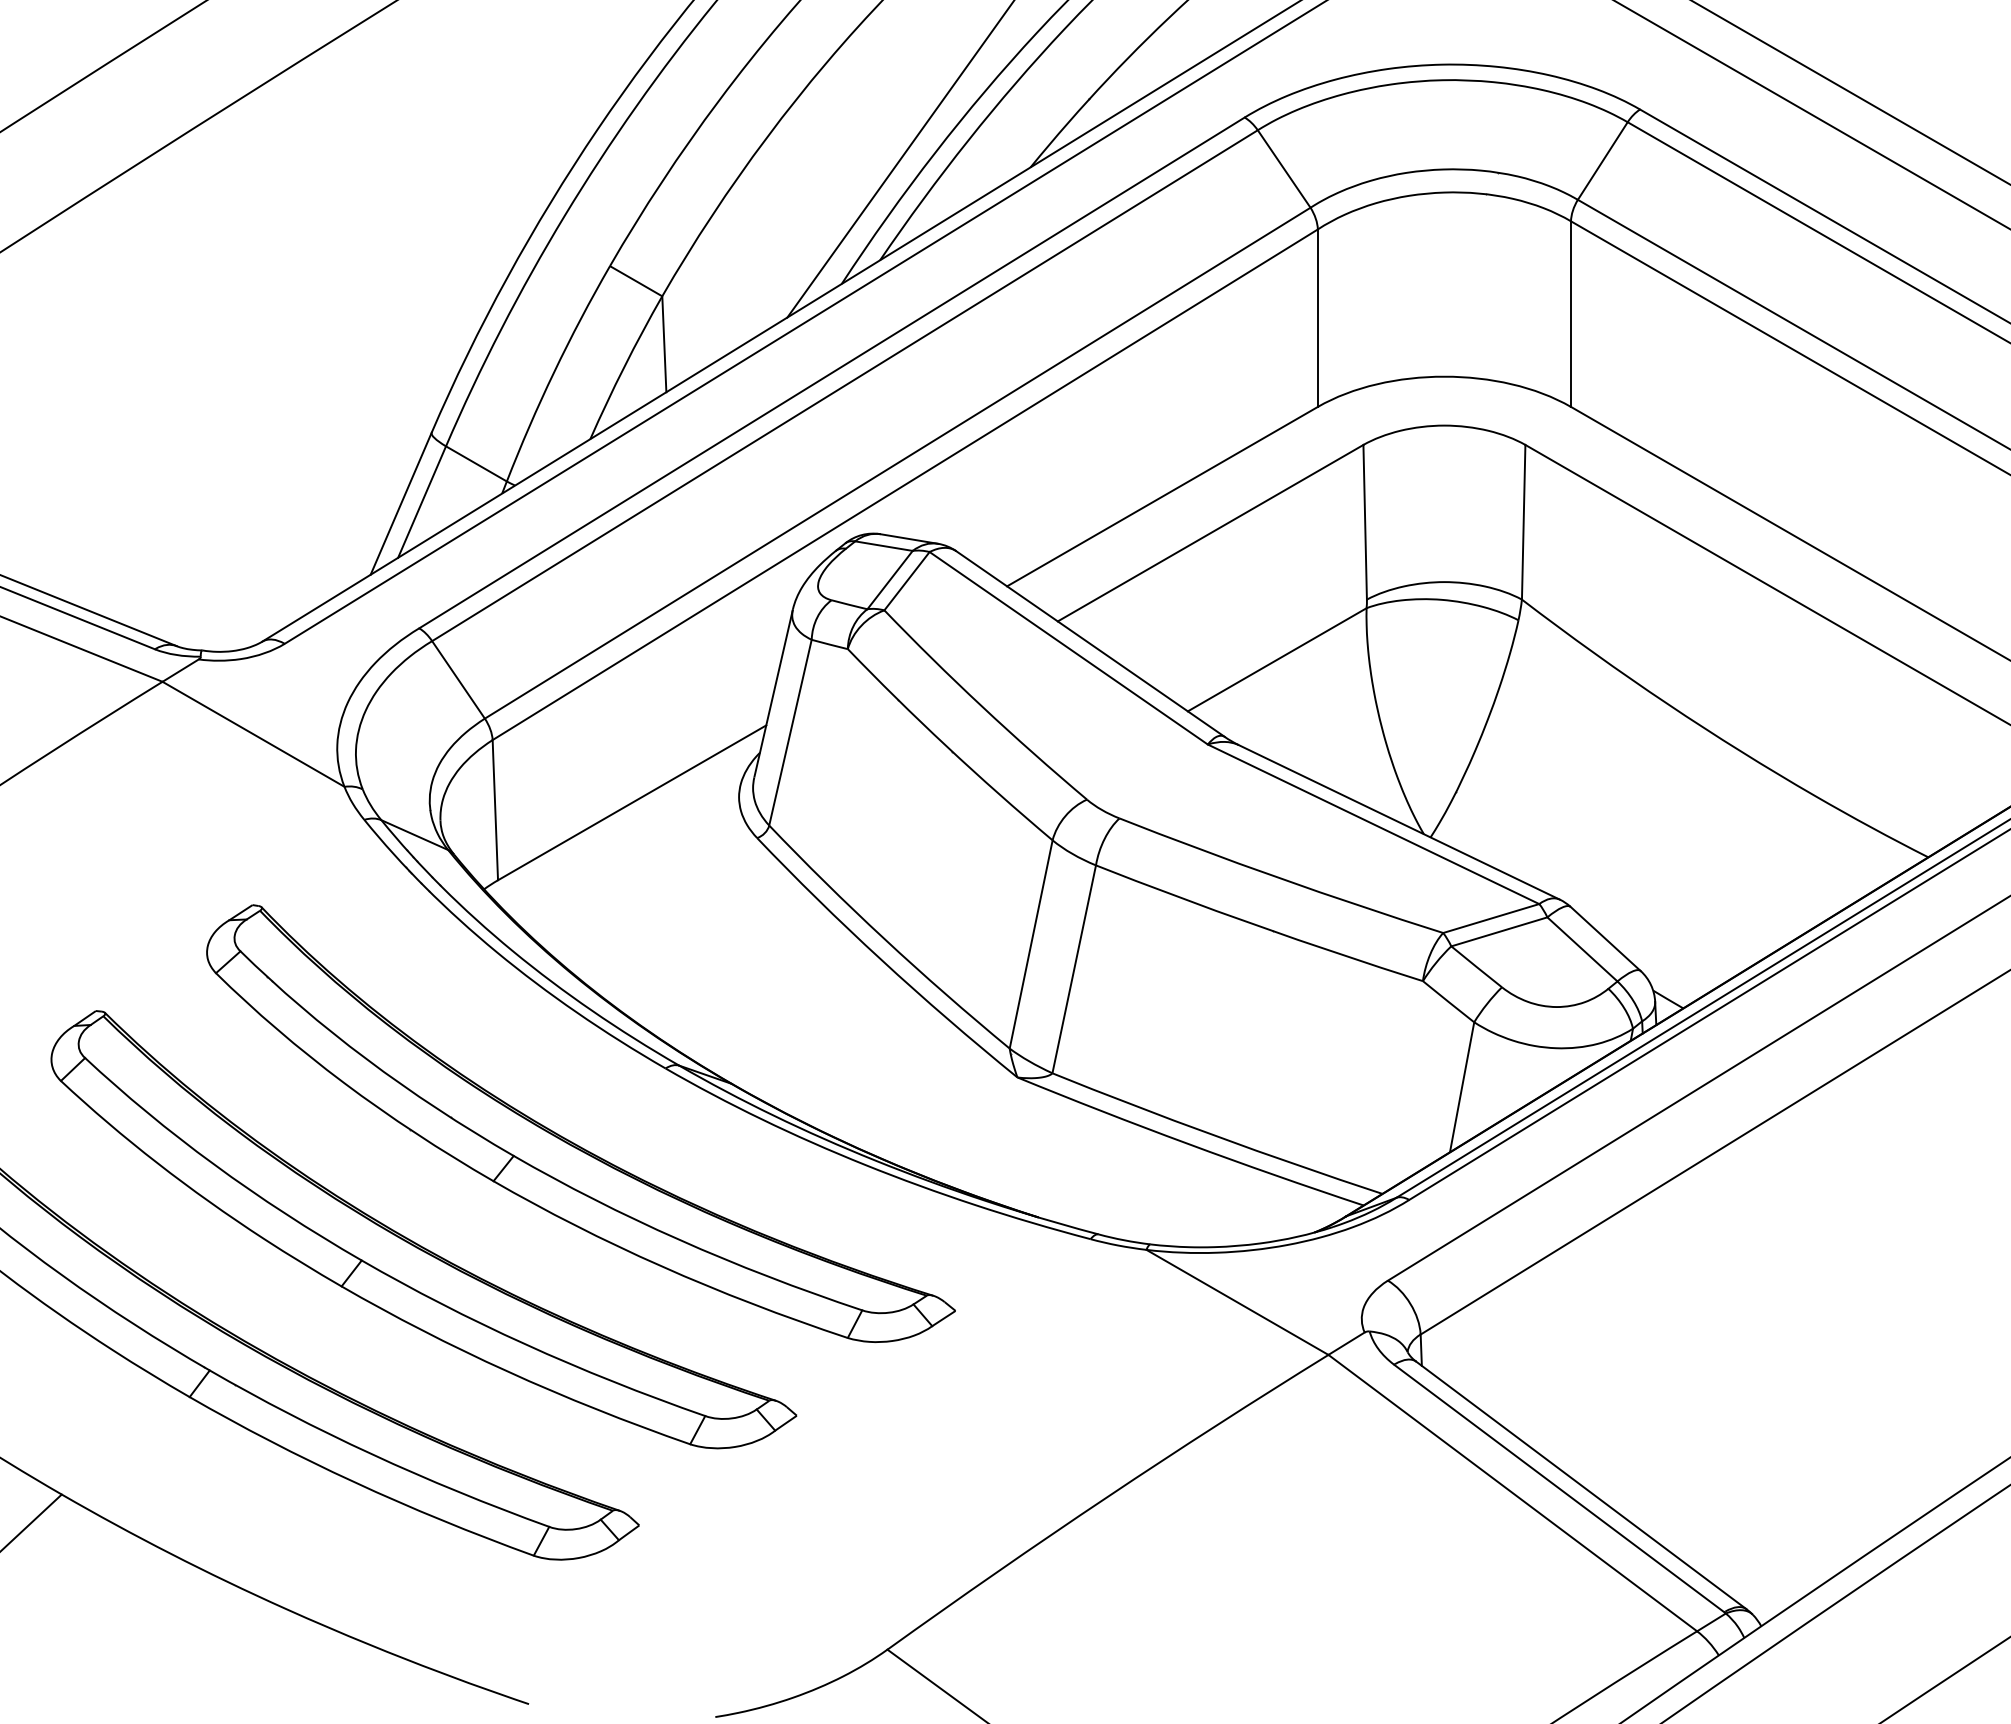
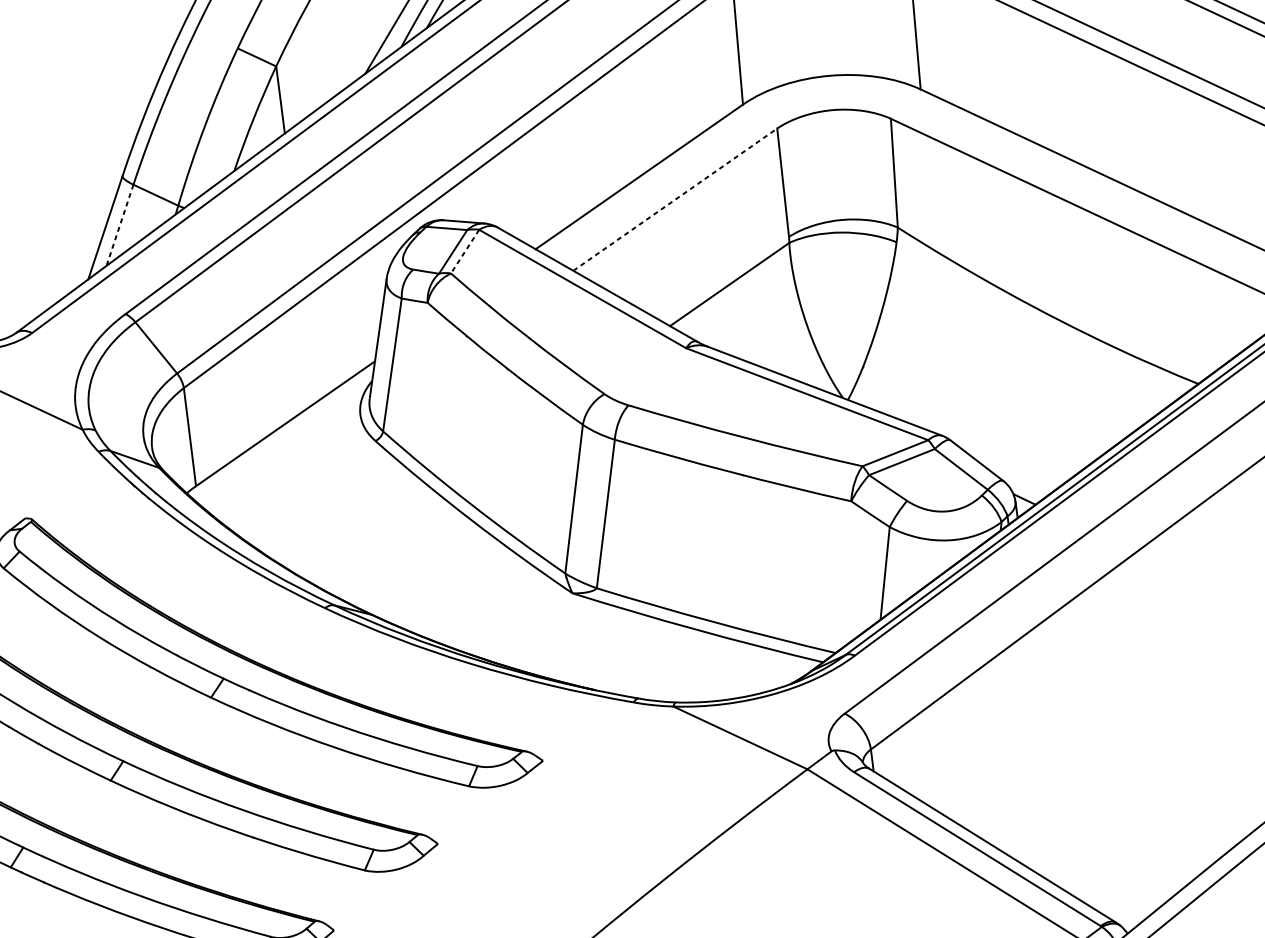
line: (422, 502) -> (120, 225), solid -> dashed
line: (1211, 532) -> (675, 199), solid -> dashed
line: (907, 581) -> (465, 251), solid -> dashed

